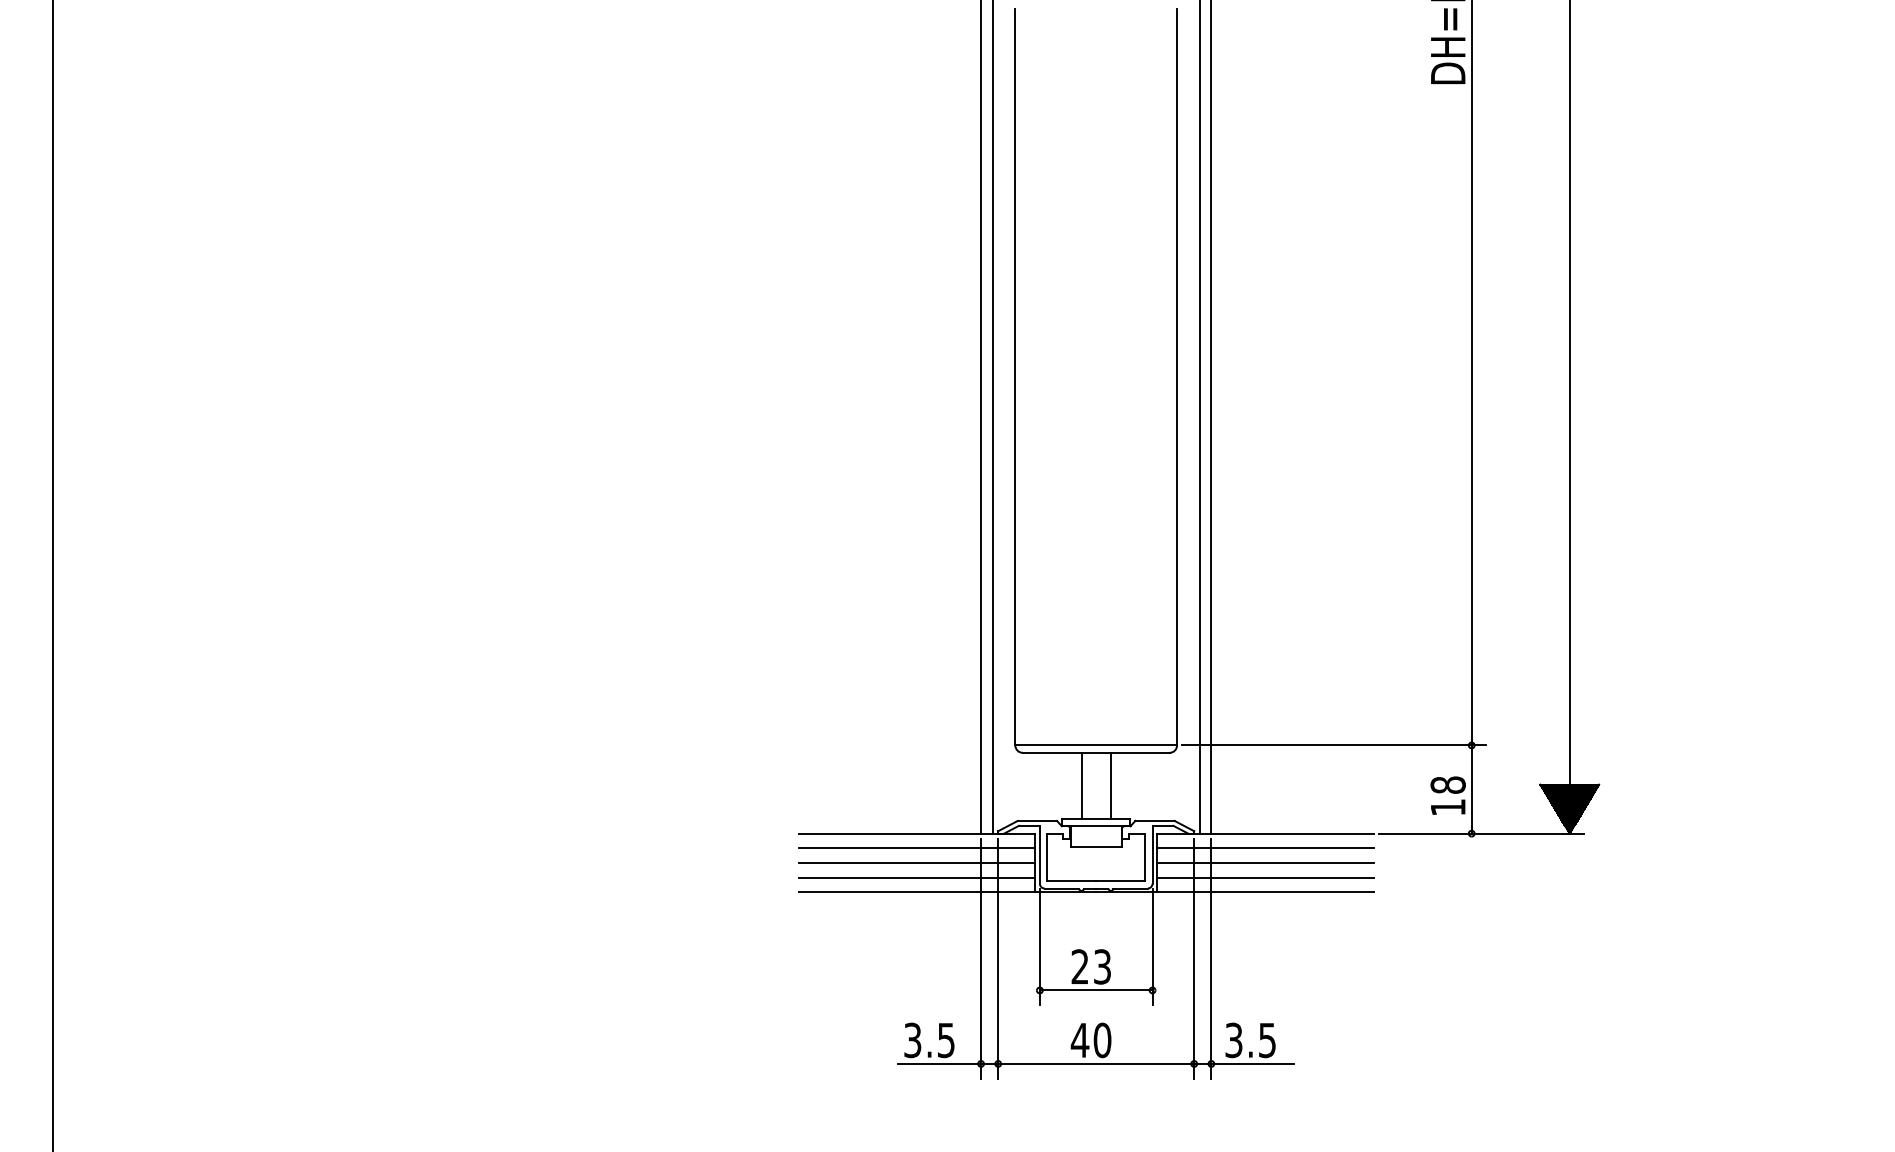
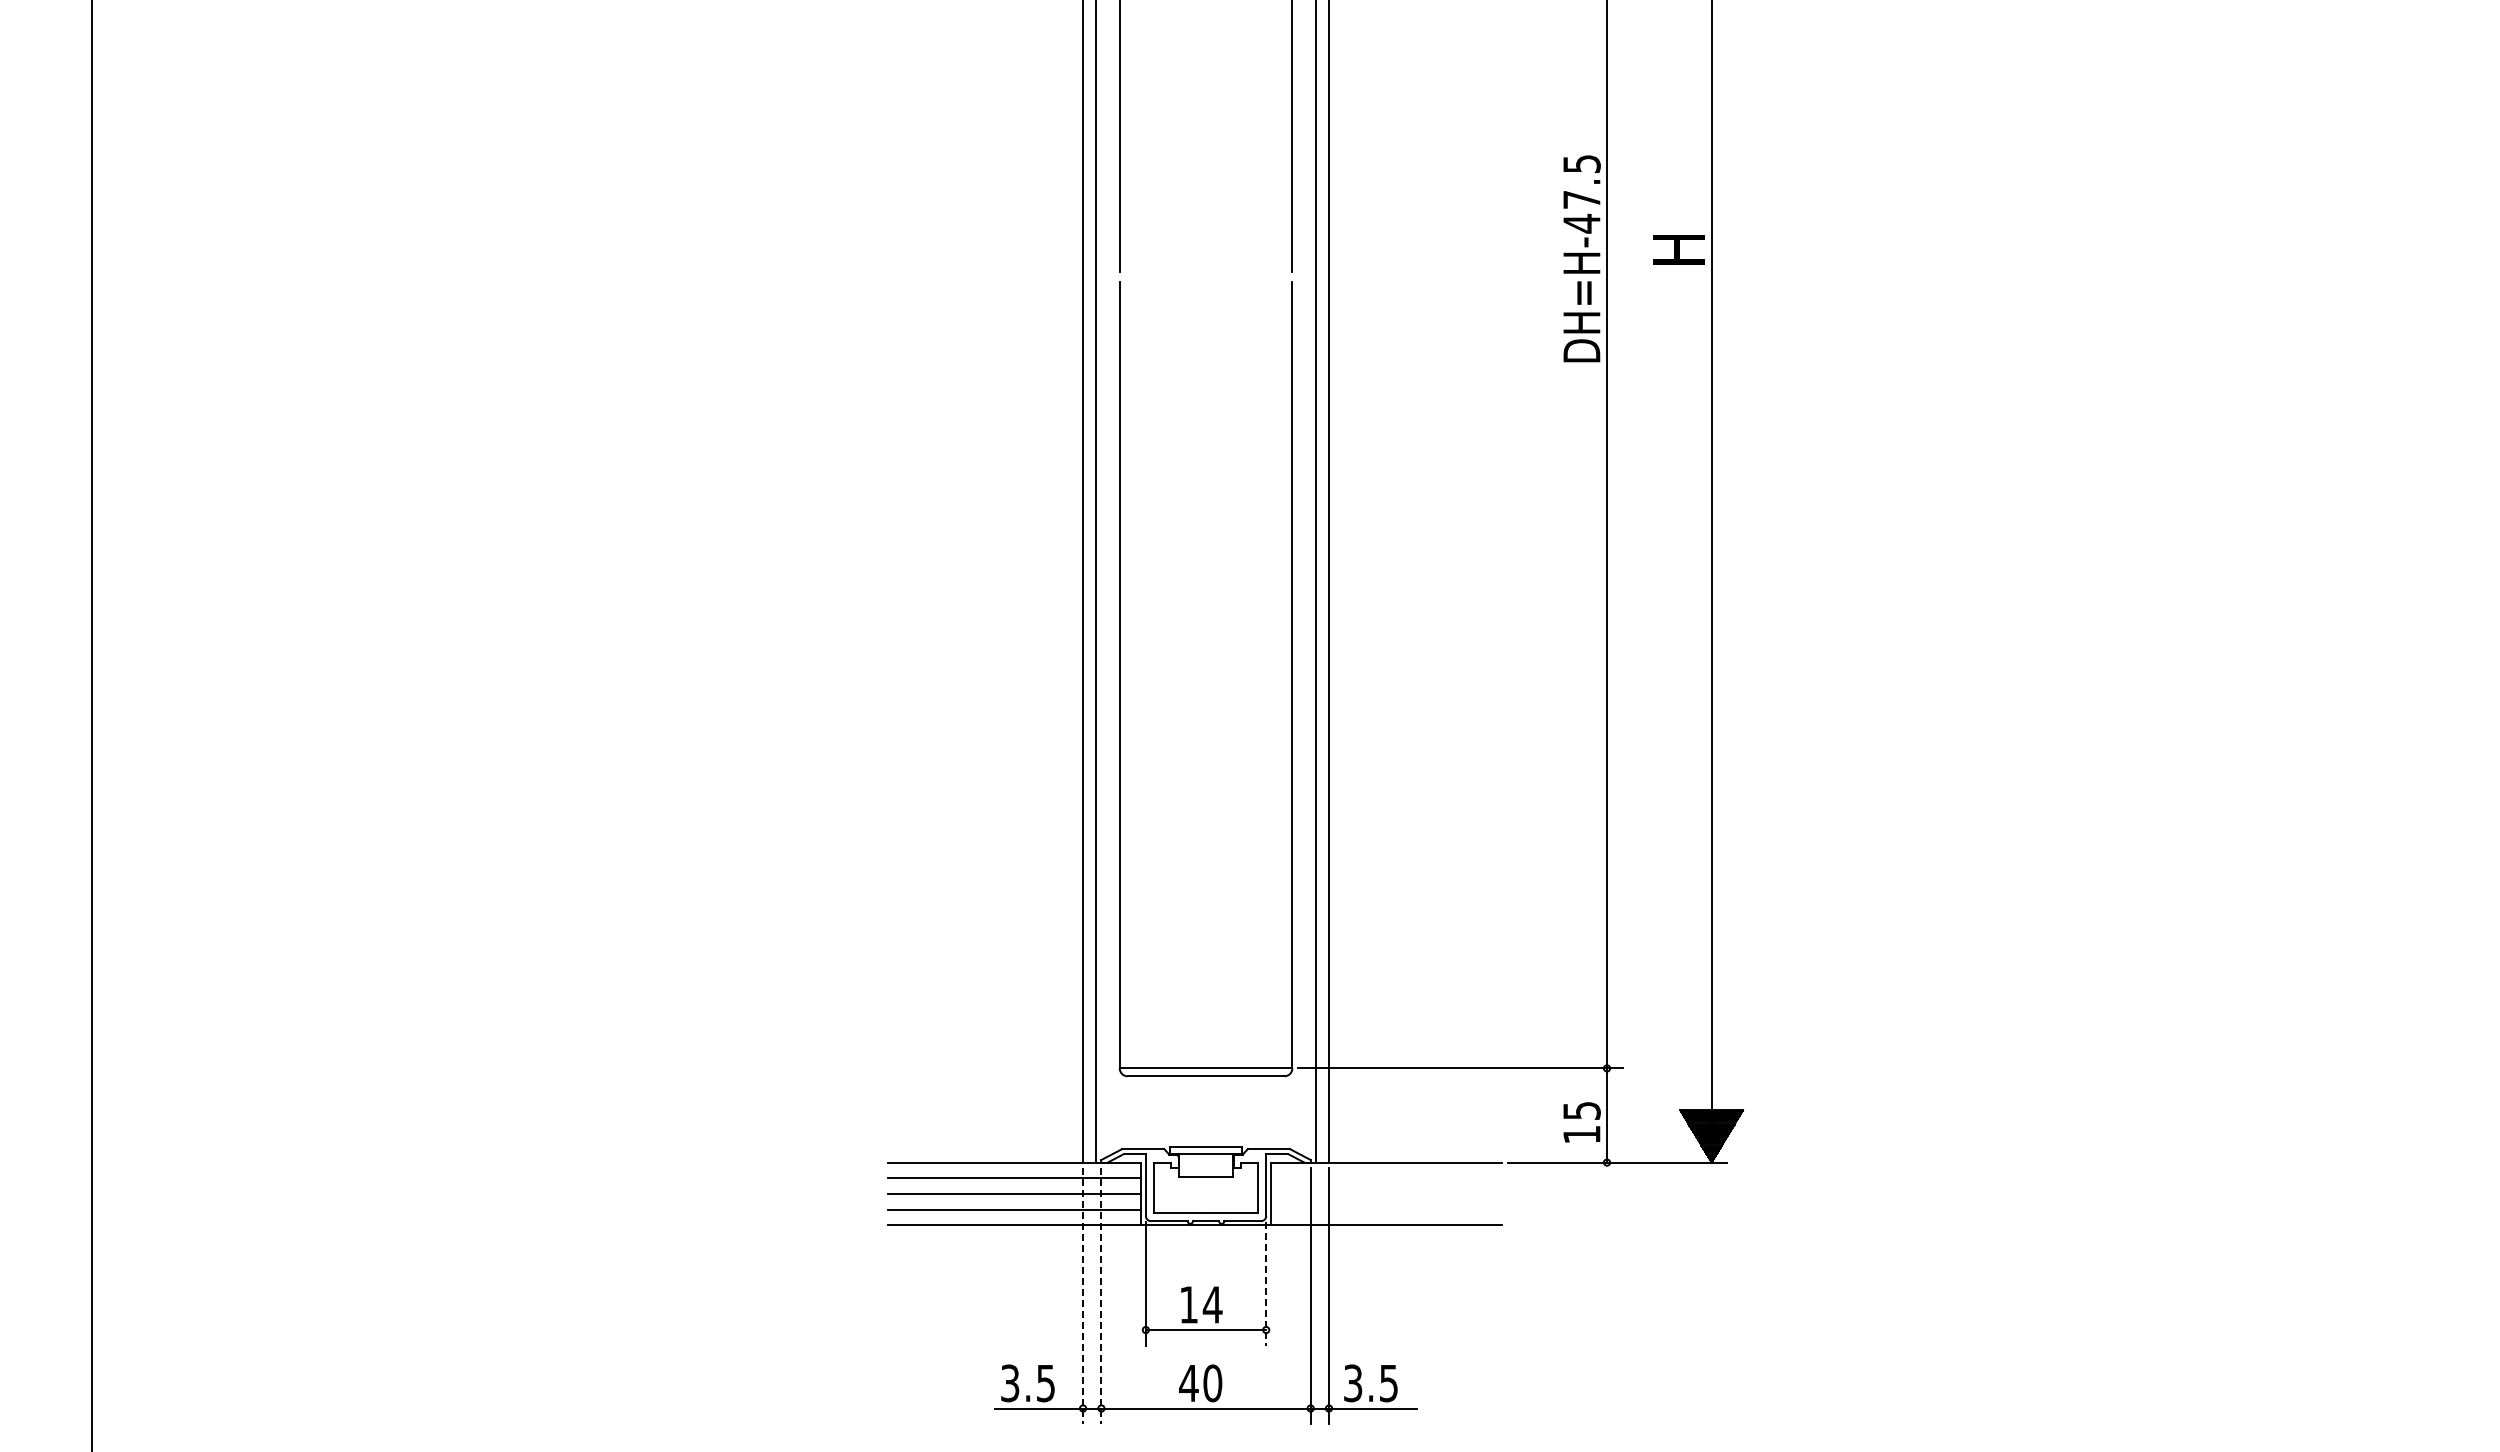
text: (1447, 784) -> (1581, 1110), 18 -> 15
line: (1081, 785) -> (1190, 1111), removed
line: (1110, 785) -> (1221, 1111), removed
line: (1265, 848) -> (1386, 1178), removed
line: (1265, 863) -> (1386, 1194), removed
line: (1265, 877) -> (1386, 1209), removed
line: (1152, 946) -> (1266, 1283), solid -> dashed
line: (981, 959) -> (1083, 1296), solid -> dashed
line: (998, 959) -> (1101, 1296), solid -> dashed
text: (1091, 966) -> (1200, 1304), 23 -> 14

